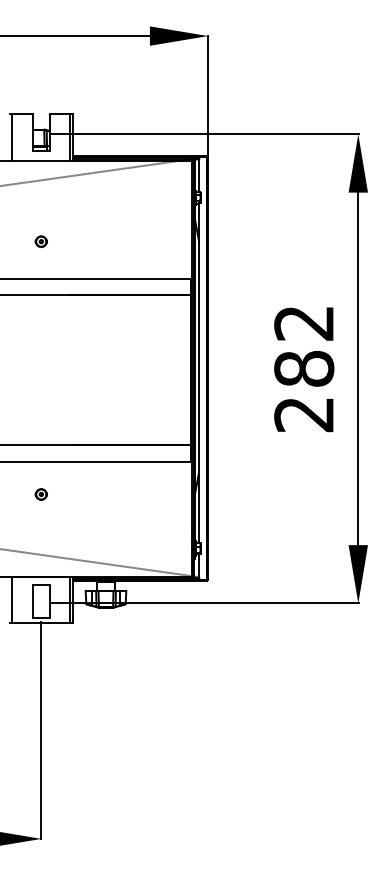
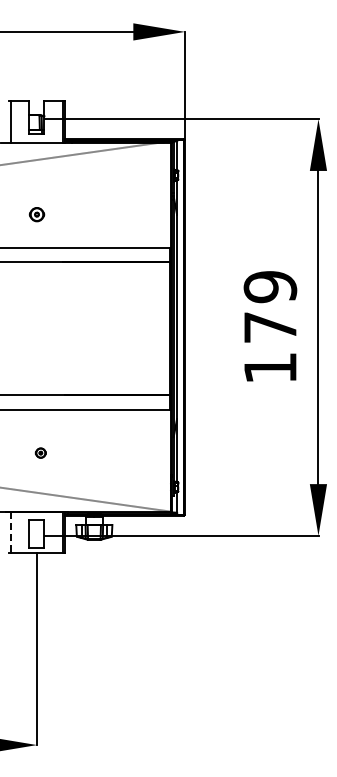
part: (40, 241) -> (36, 214), size x1.4
text: (304, 368) -> (270, 327), 282 -> 179
part: (40, 493) -> (40, 452), moved
line: (12, 600) -> (11, 533), solid -> dashed

